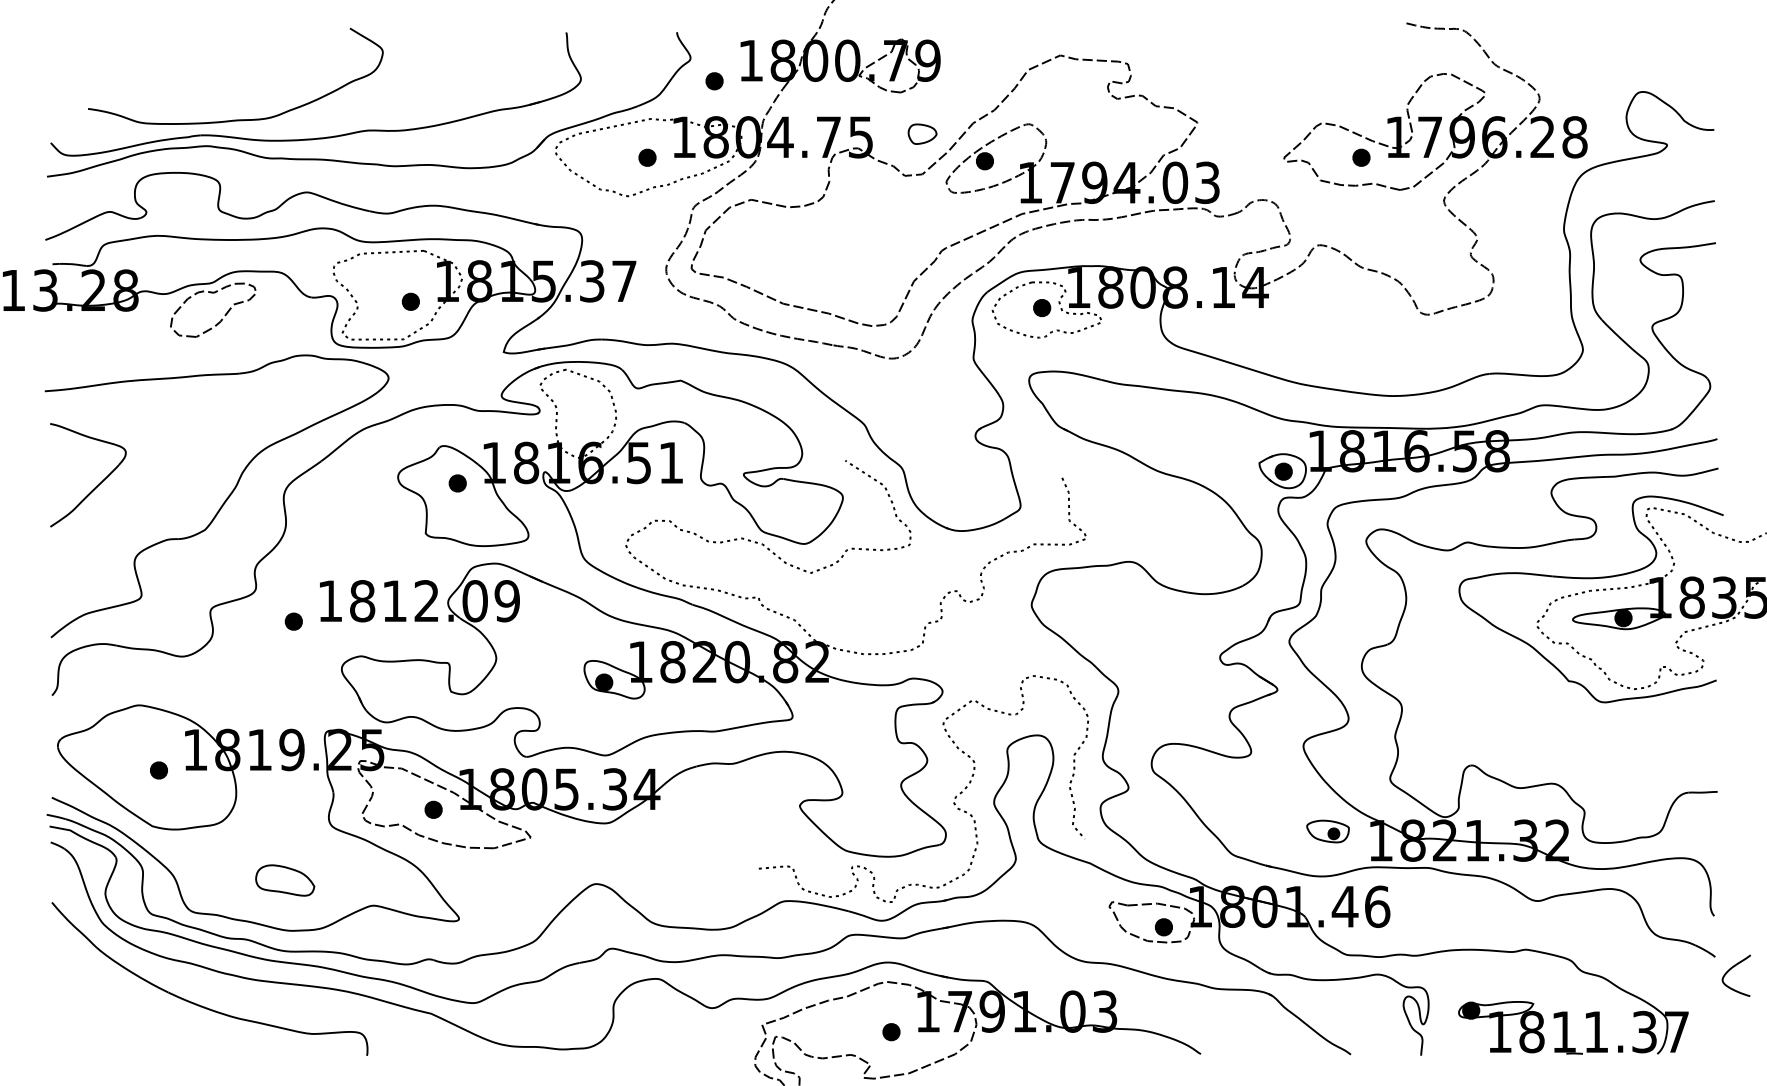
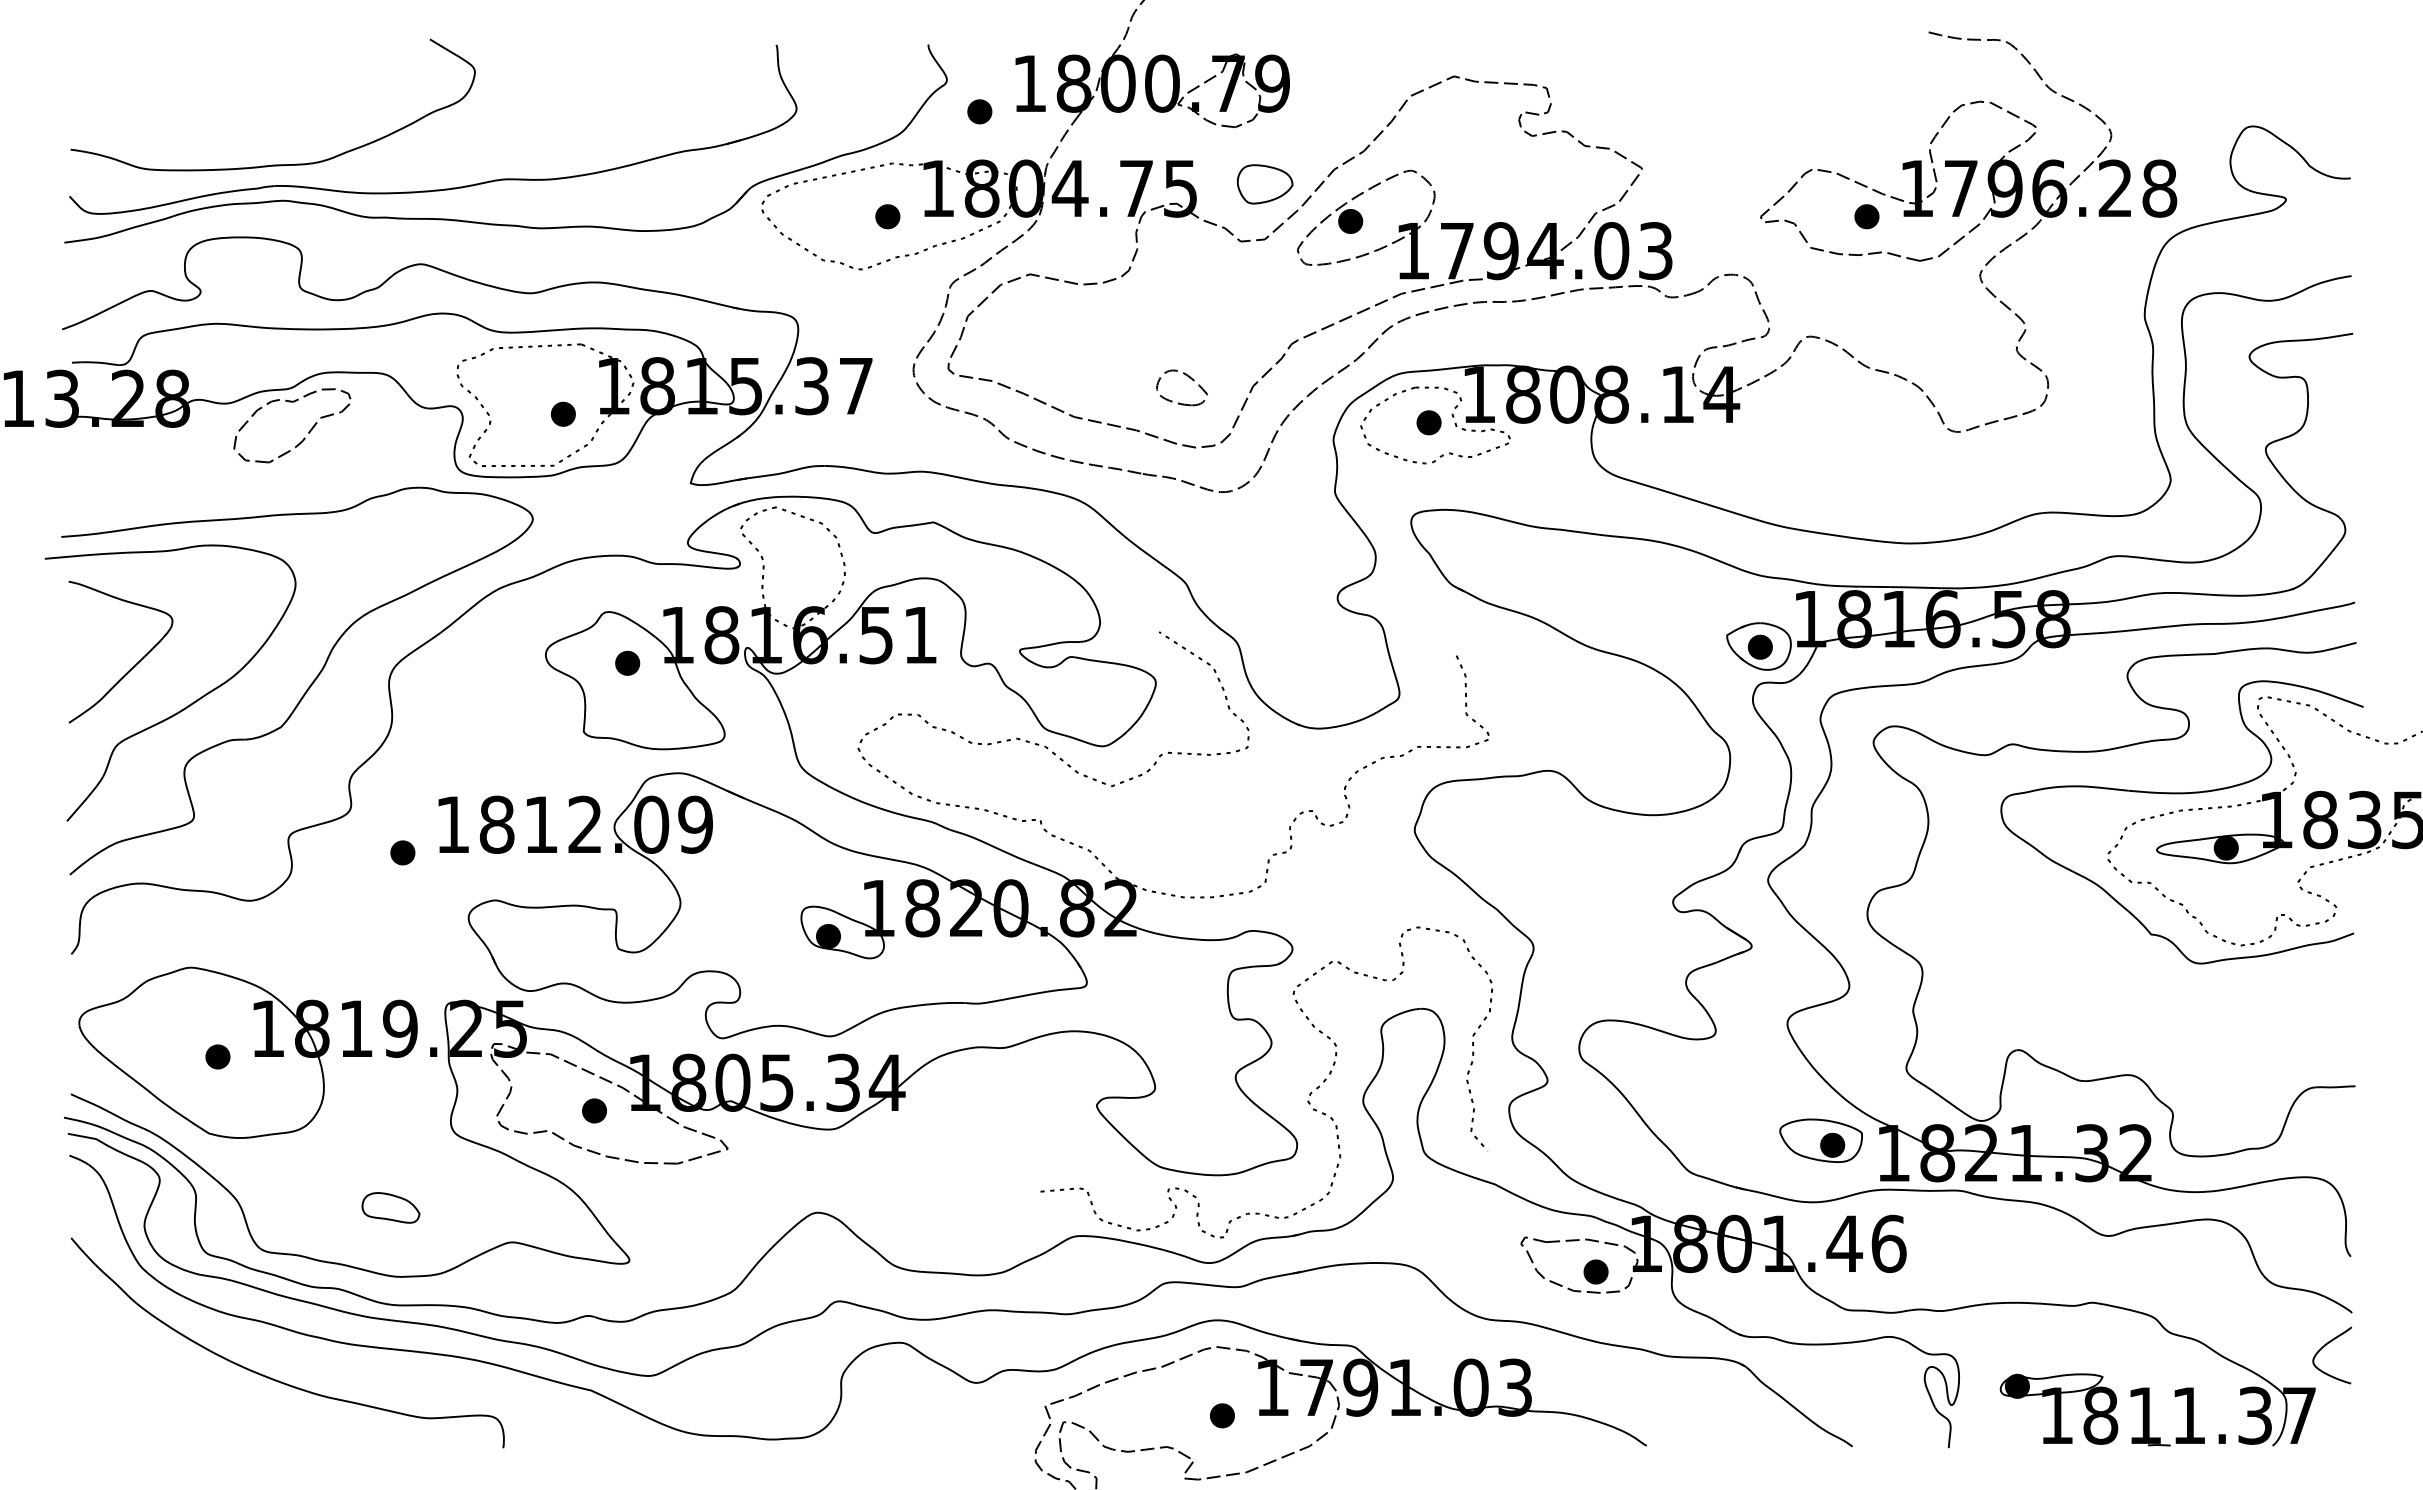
curve: (235, 119) -> (272, 164), moved
part: (922, 134) -> (1264, 184), size x1.43
part: (867, 275) -> (1189, 378), added
part: (134, 515) -> (184, 707), added
part: (1327, 831) -> (1820, 1140), size x1.43
part: (284, 880) -> (390, 1207), size x0.71
curve: (1730, 969) -> (2324, 1347), moved

